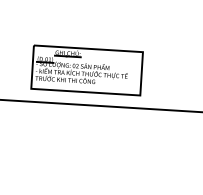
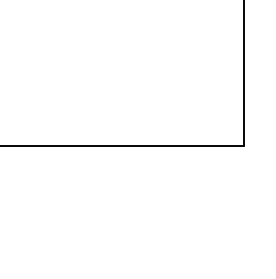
part: (87, 69) -> (90, 101), removed

